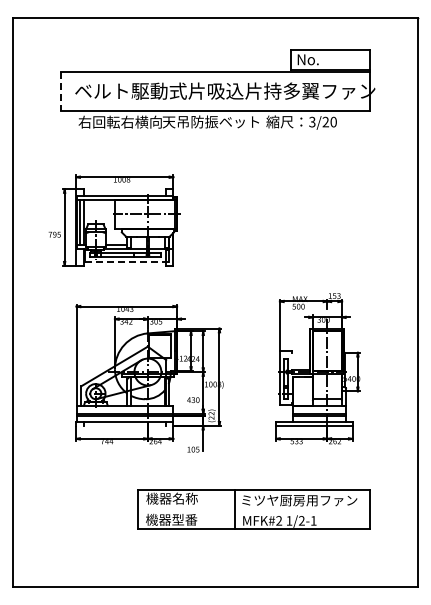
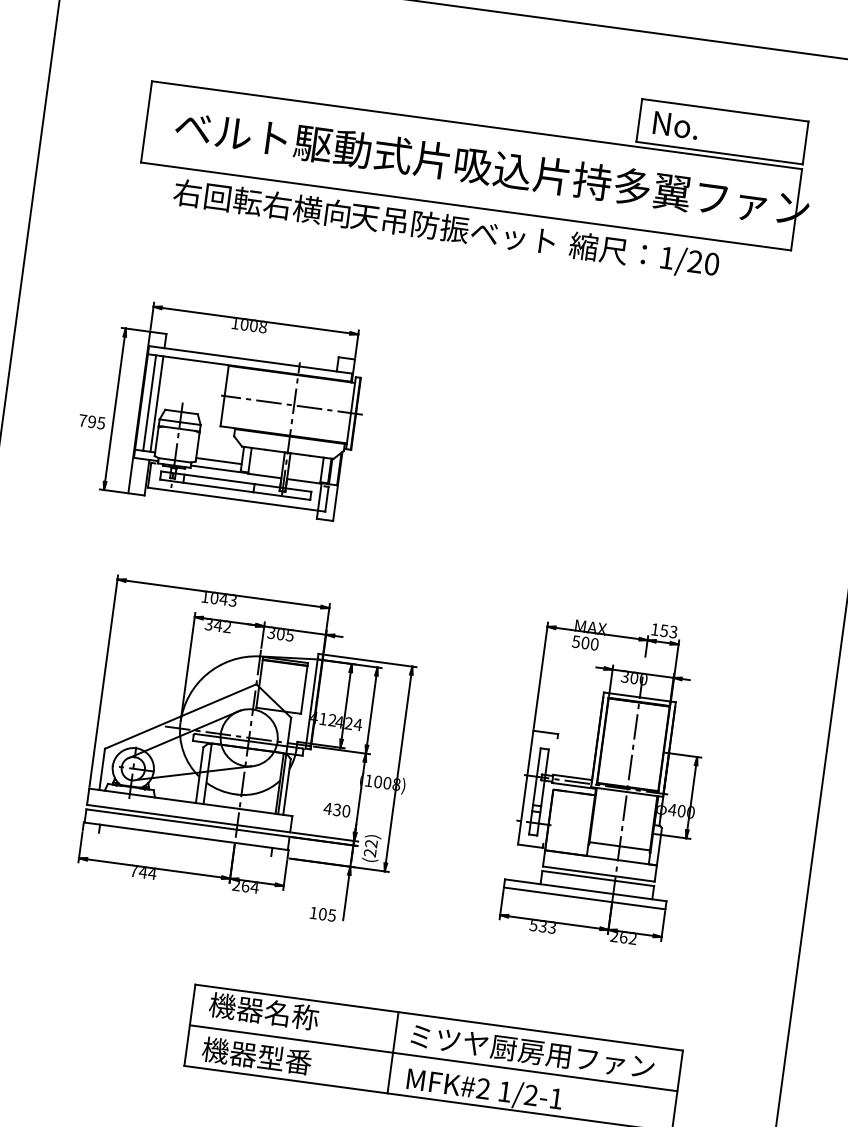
line: (61, 92) -> (146, 124), dashed -> solid
text: (312, 121) -> (667, 256), 3/20 -> 1/20
line: (126, 261) -> (235, 498), dashed -> solid
line: (253, 509) -> (432, 1057), added

